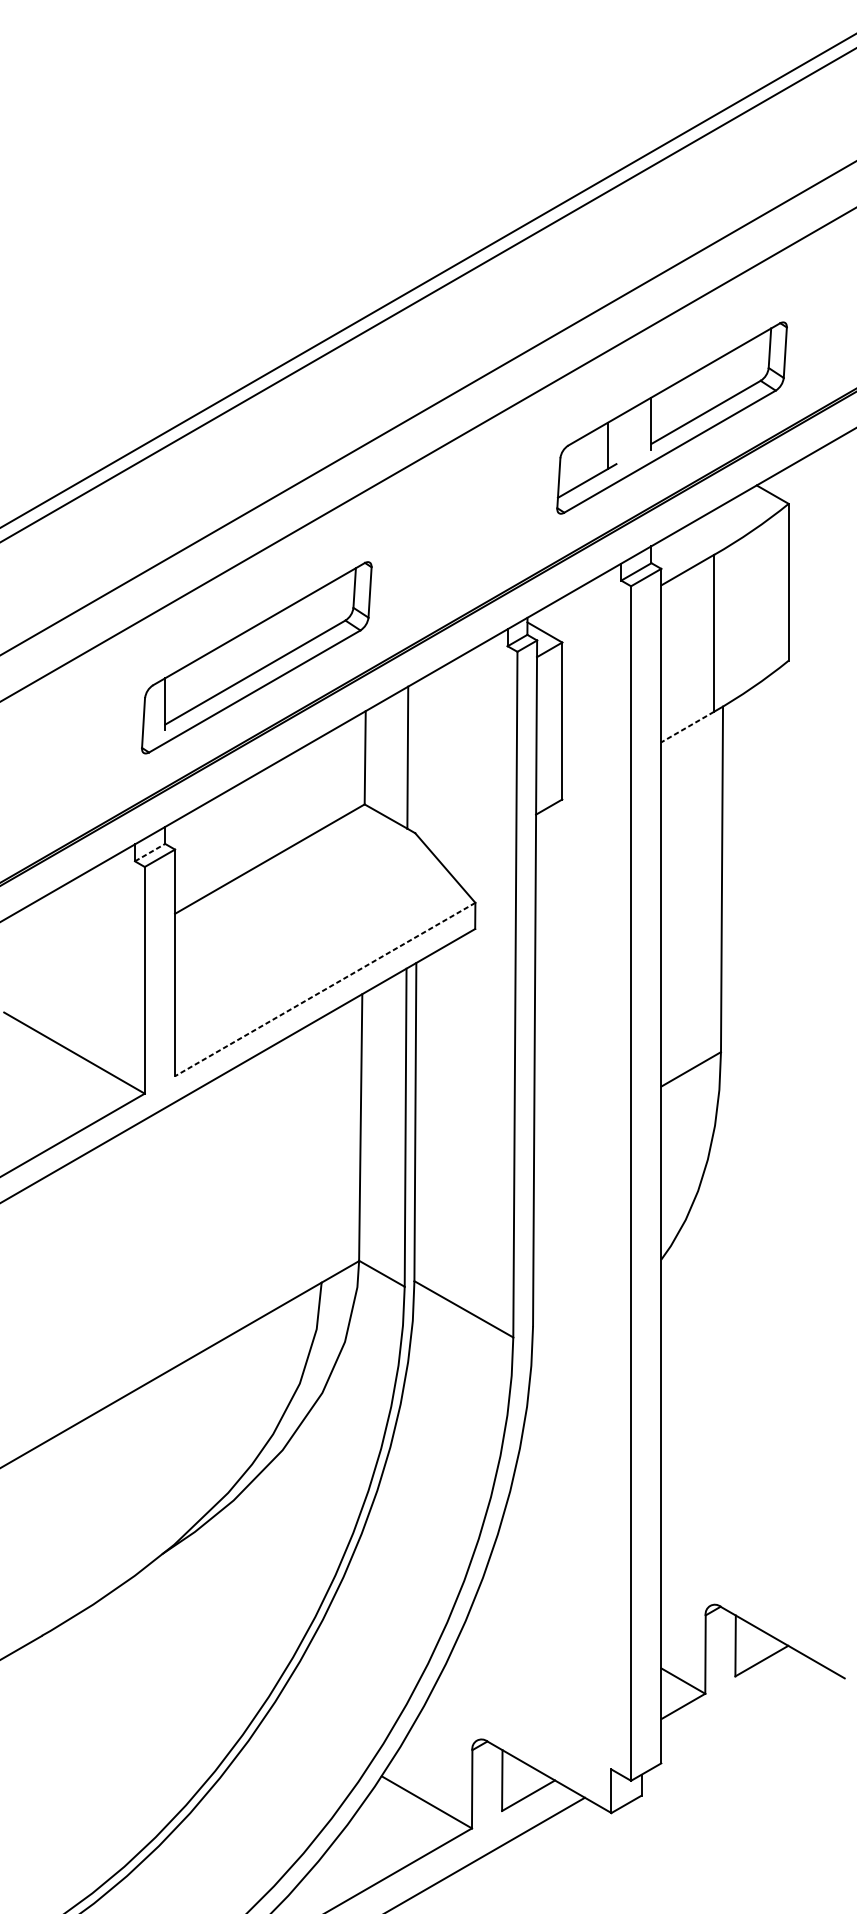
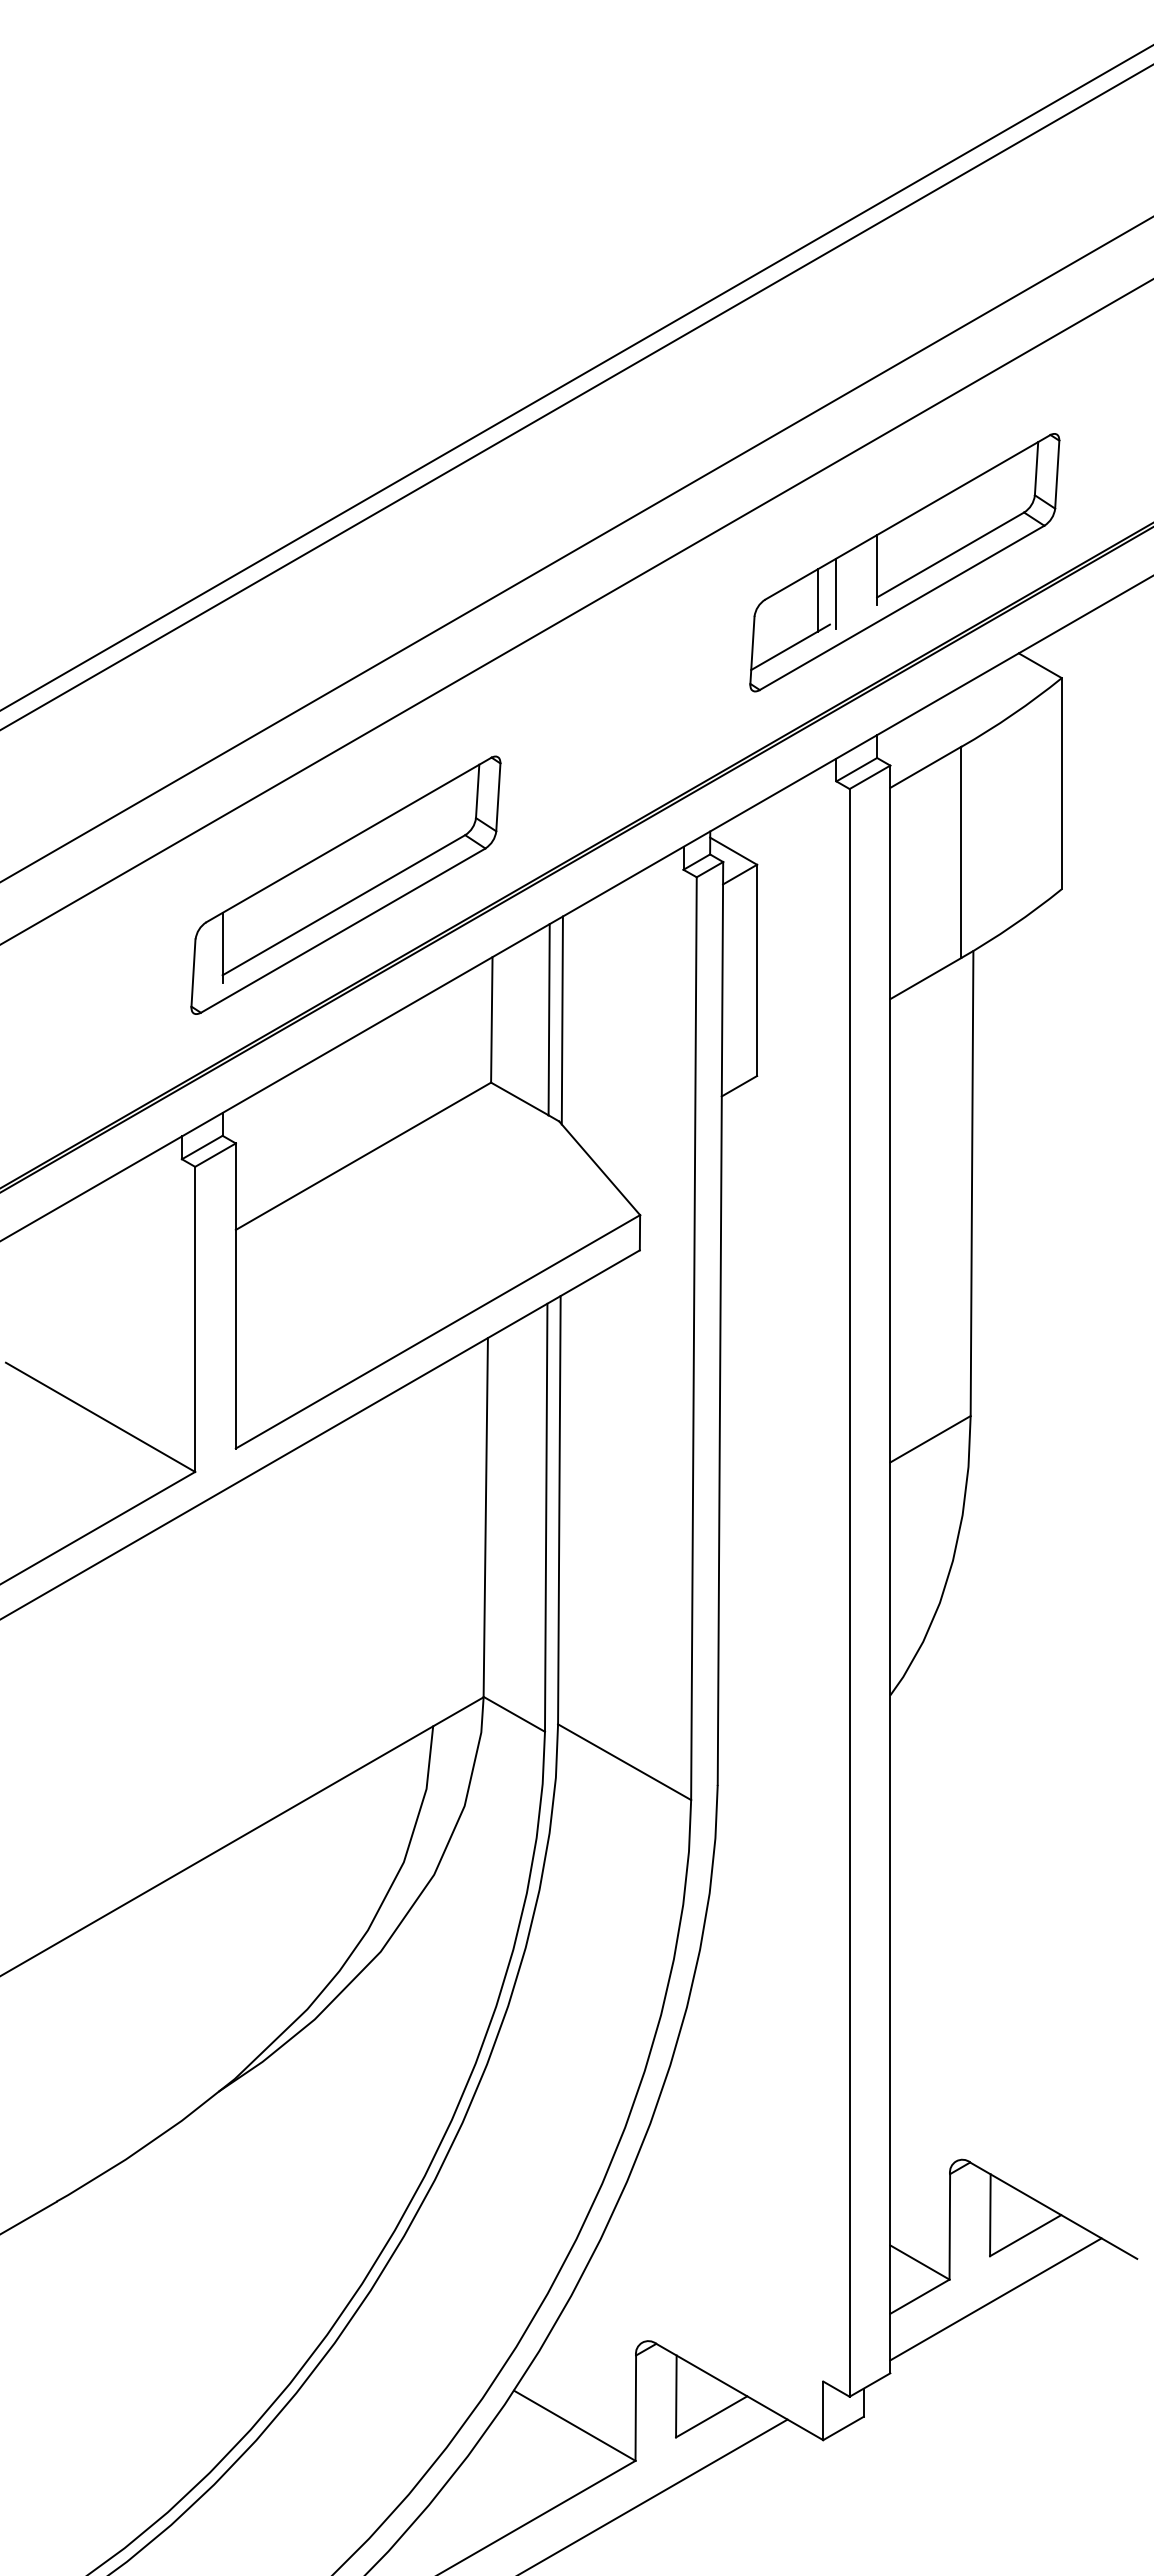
line: (621, 440) -> (836, 593), added
line: (687, 727) -> (925, 978), dashed -> solid
line: (416, 758) -> (561, 1020), added
line: (150, 852) -> (202, 1147), dashed -> solid
line: (324, 990) -> (437, 1332), dashed -> solid
line: (739, 1708) -> (995, 2299), added

